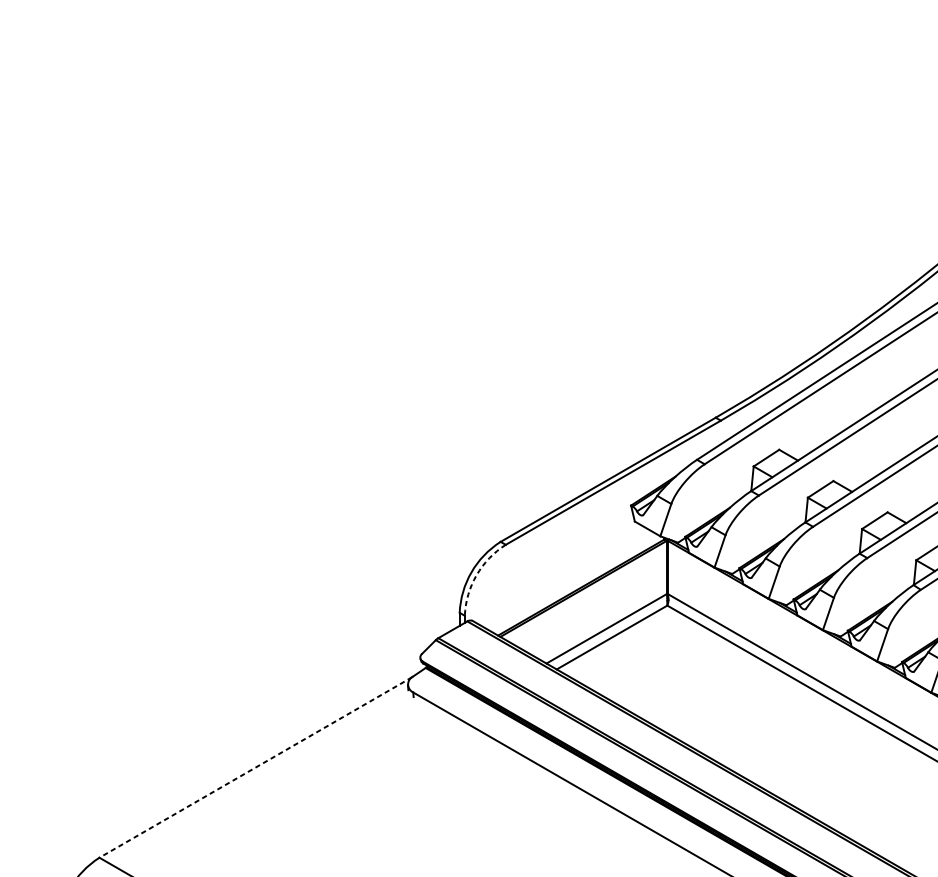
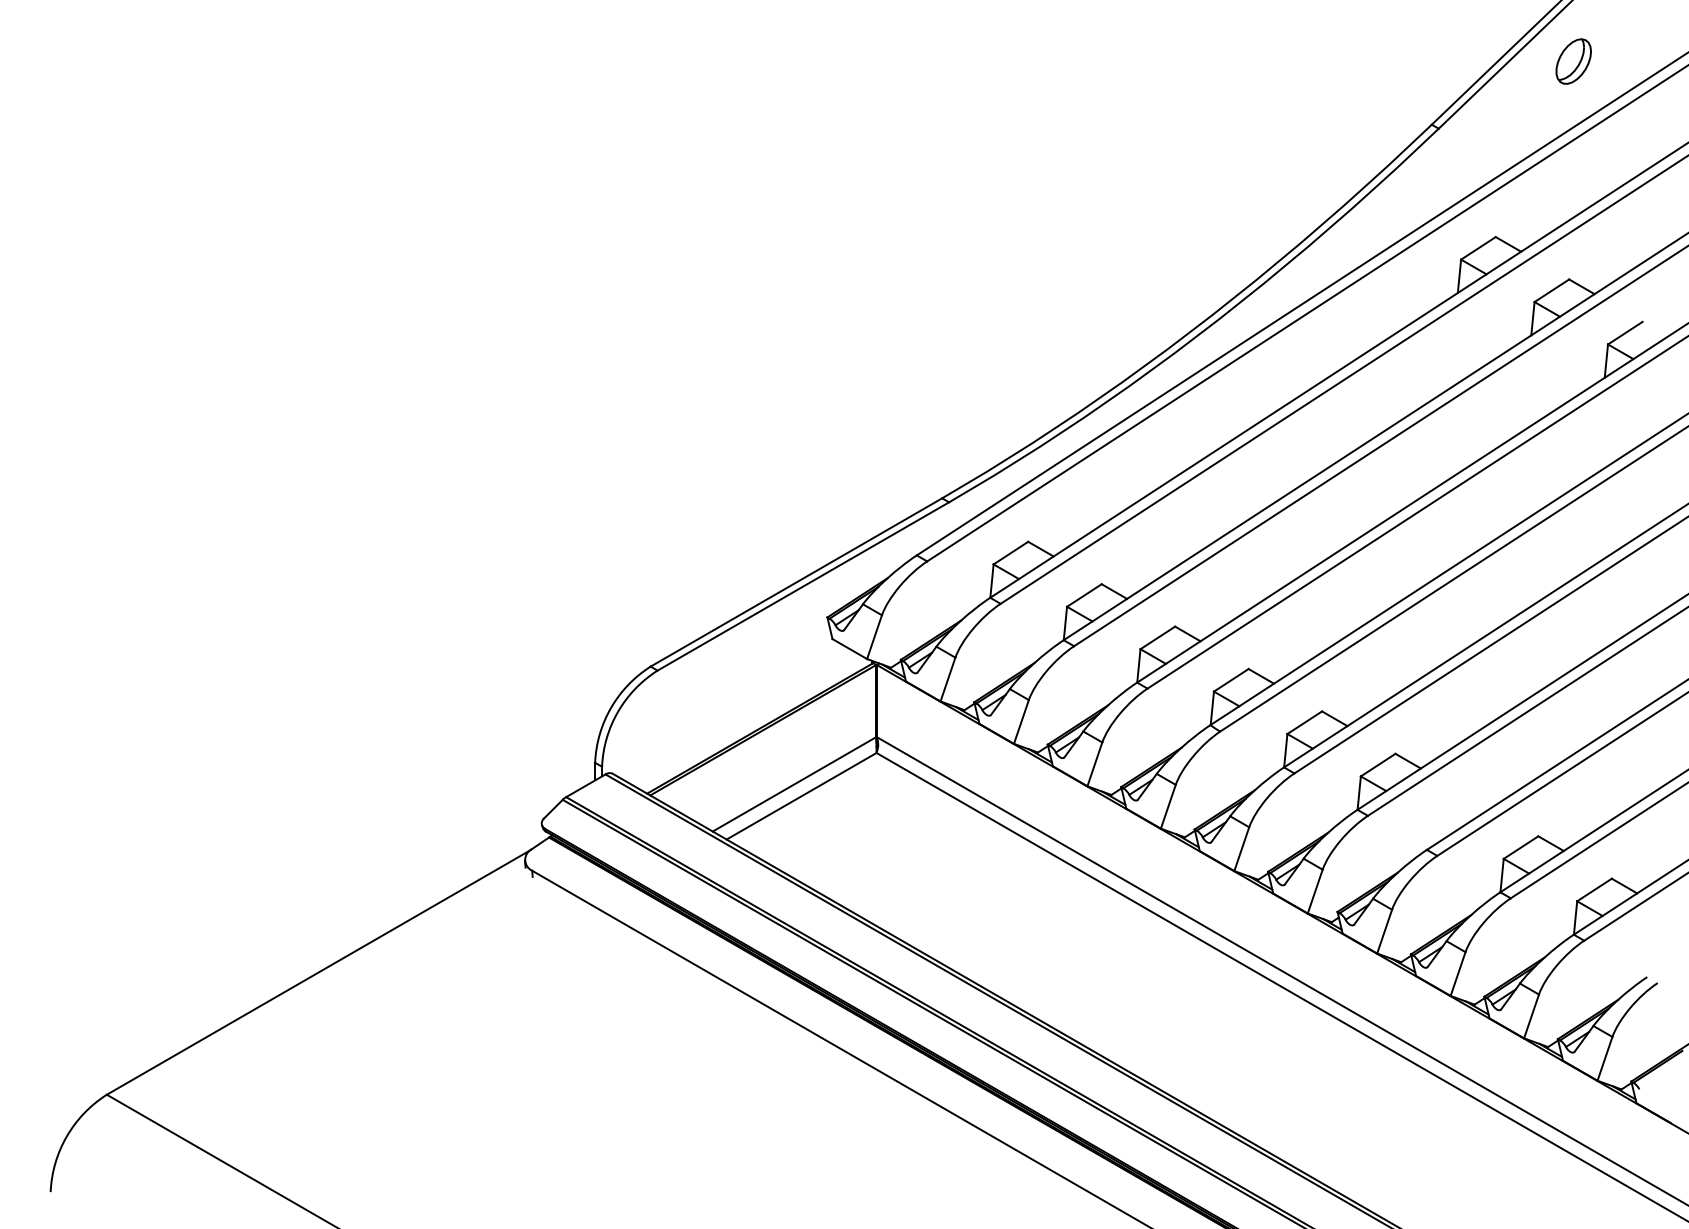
arc: (476, 574) -> (618, 711), dashed -> solid
line: (255, 767) -> (318, 972), dashed -> solid

